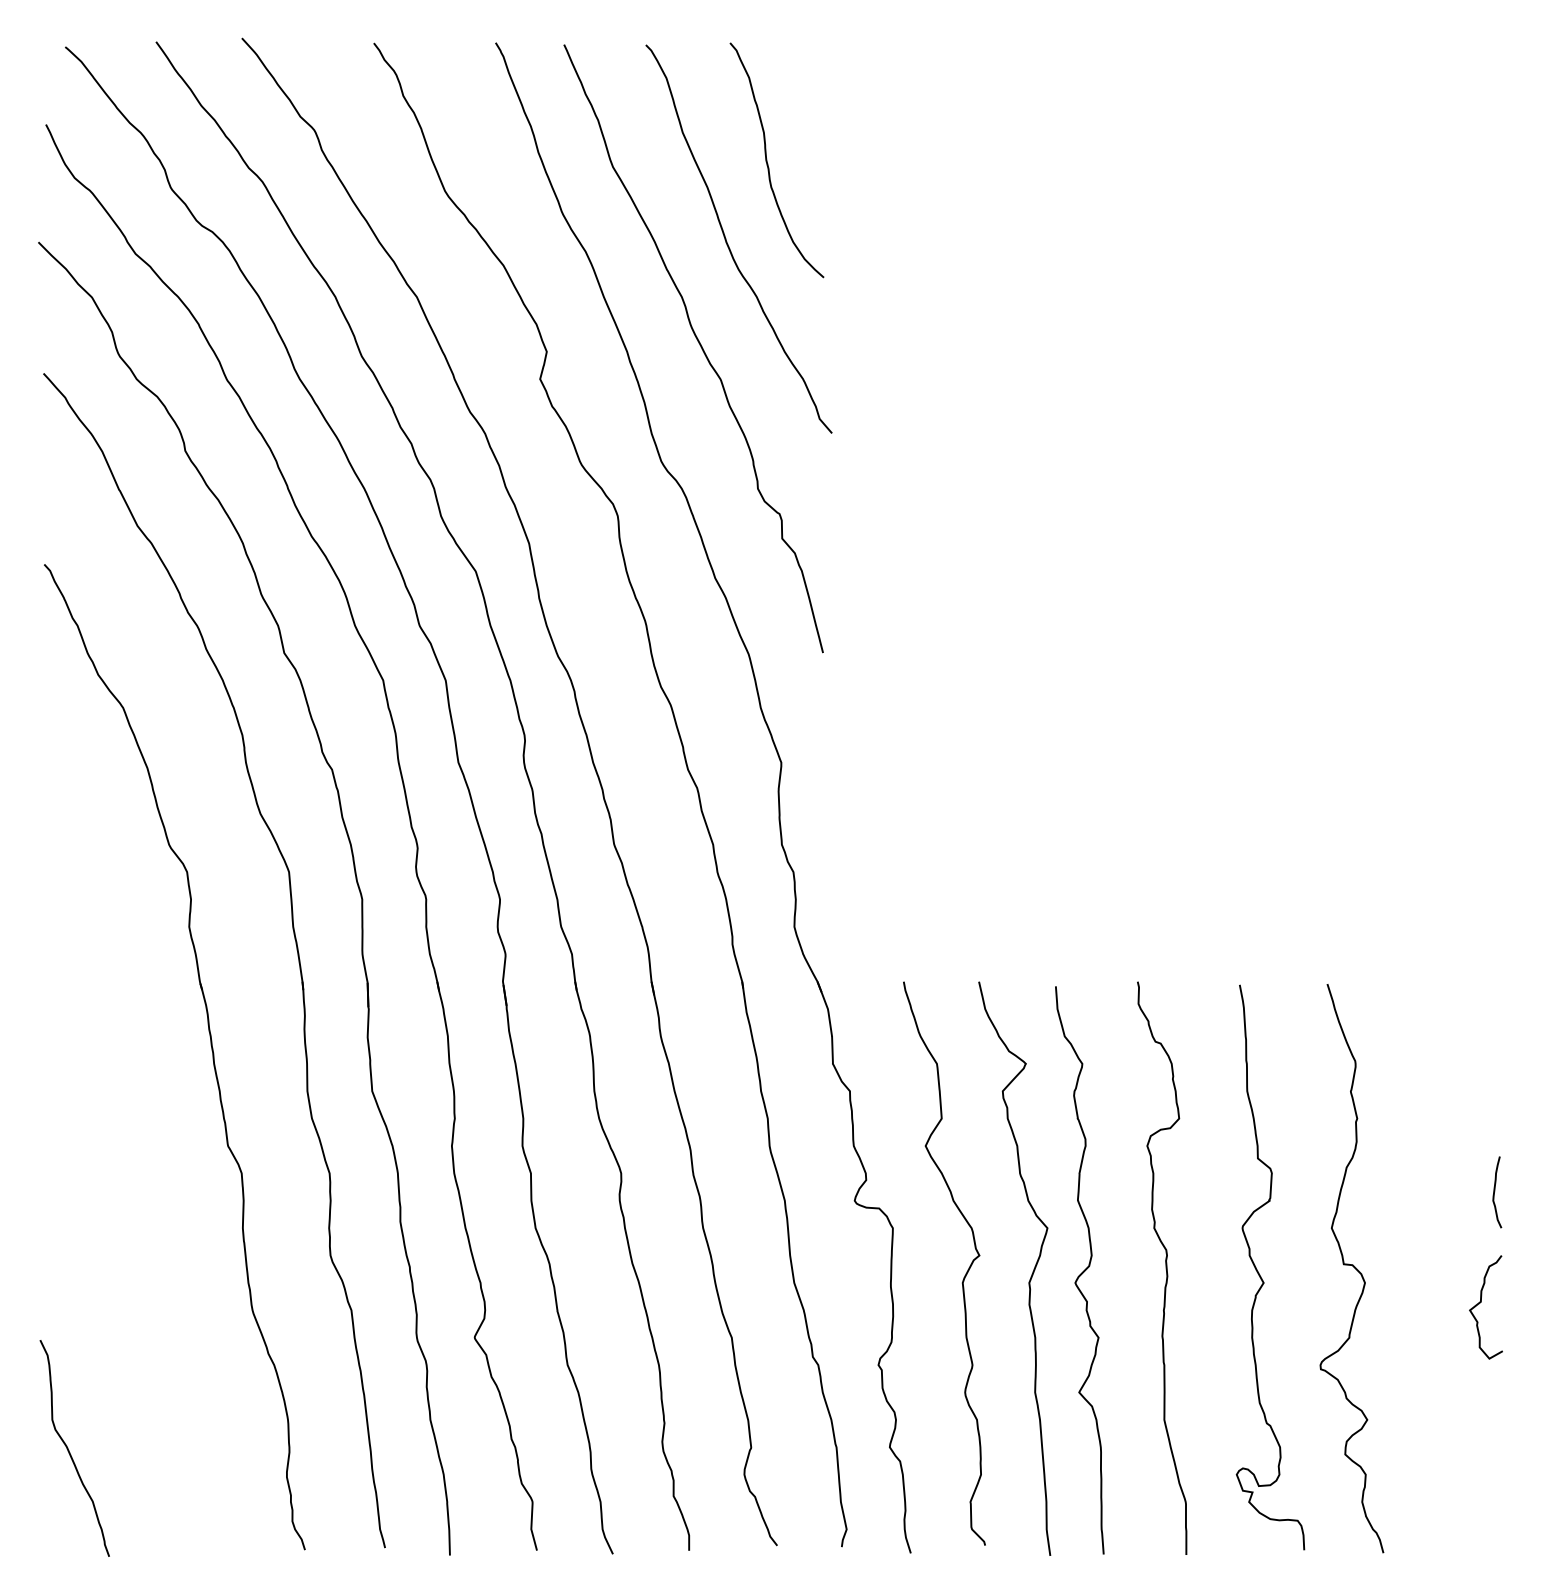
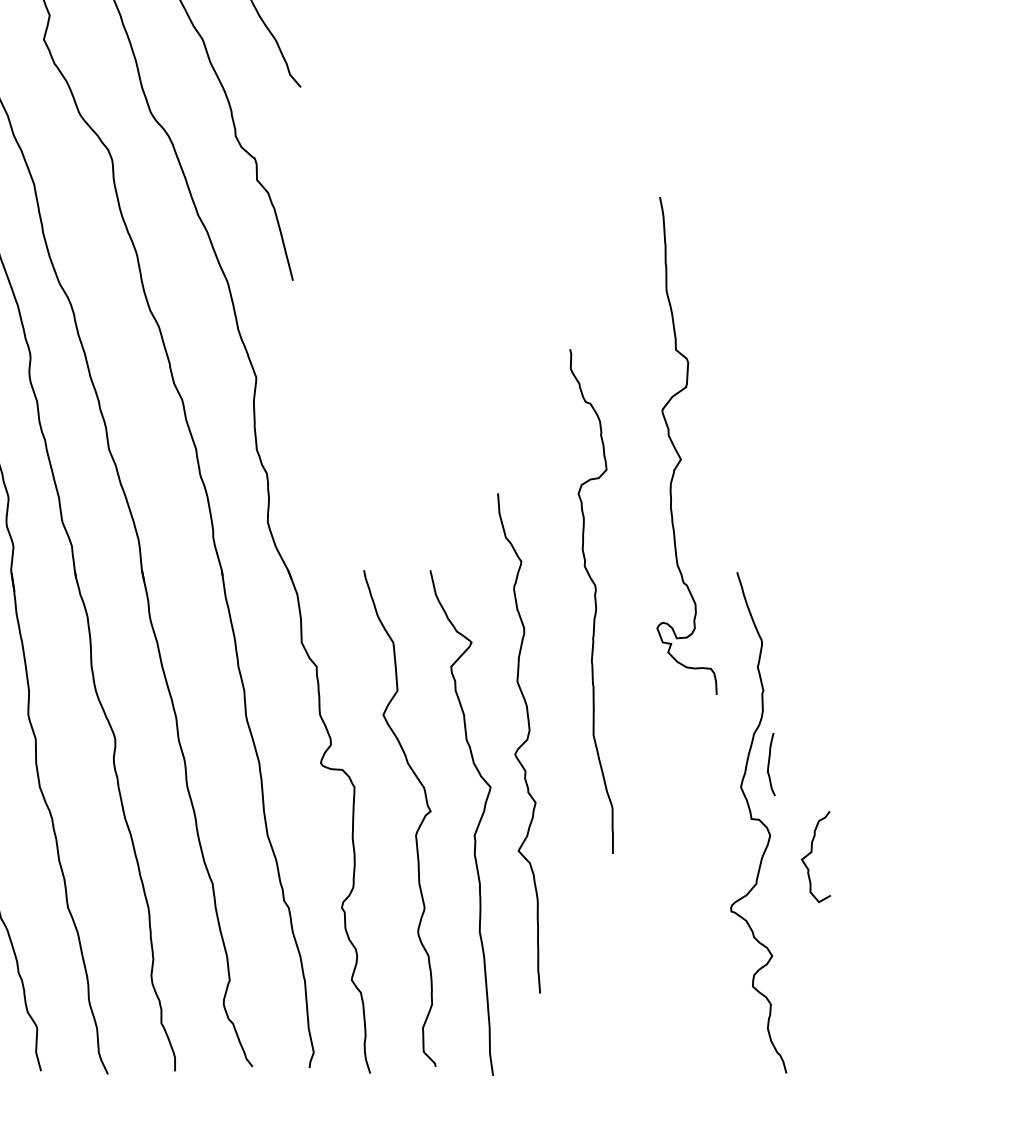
curve: (1495, 1191) -> (769, 763), moved
curve: (1165, 1267) -> (594, 600), moved
curve: (1081, 1272) -> (520, 745), moved
curve: (1260, 1274) -> (678, 452), moved
curve: (1481, 1302) -> (812, 852), moved

